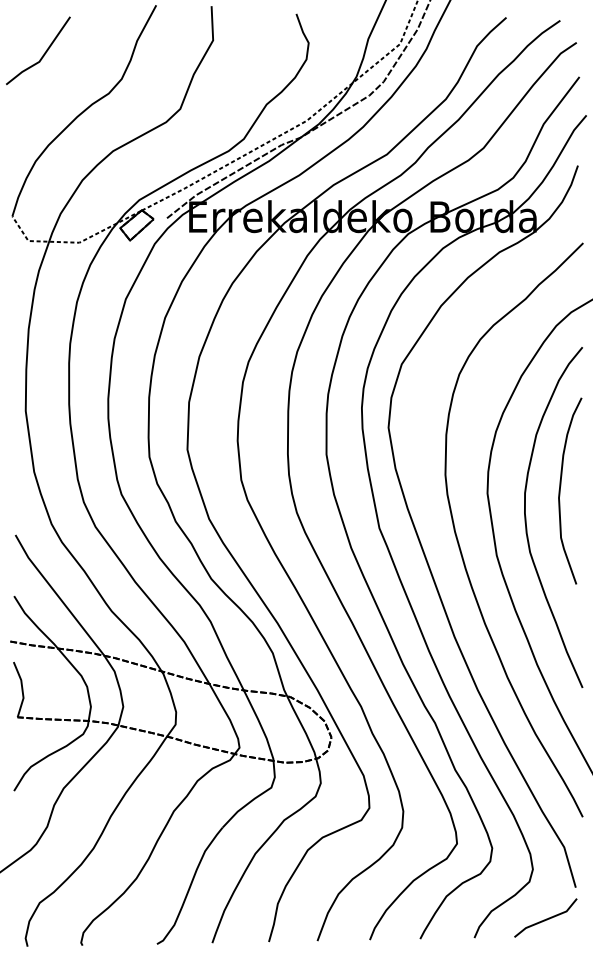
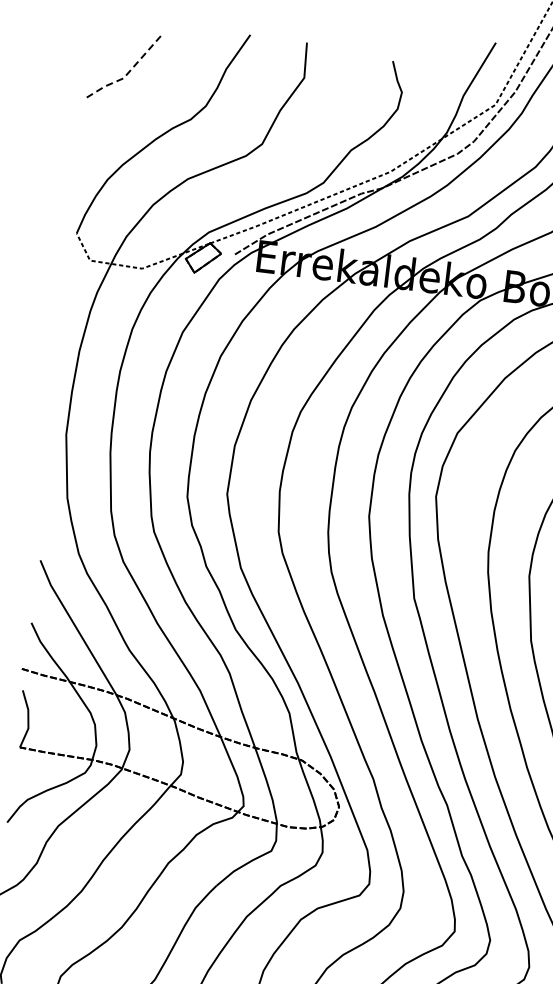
line: (42, 56) -> (127, 73), solid -> dashed

